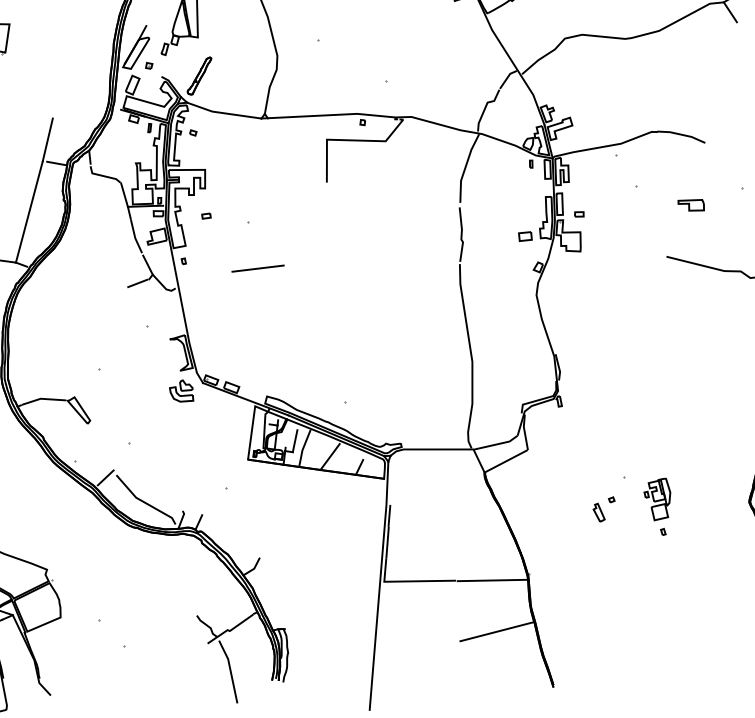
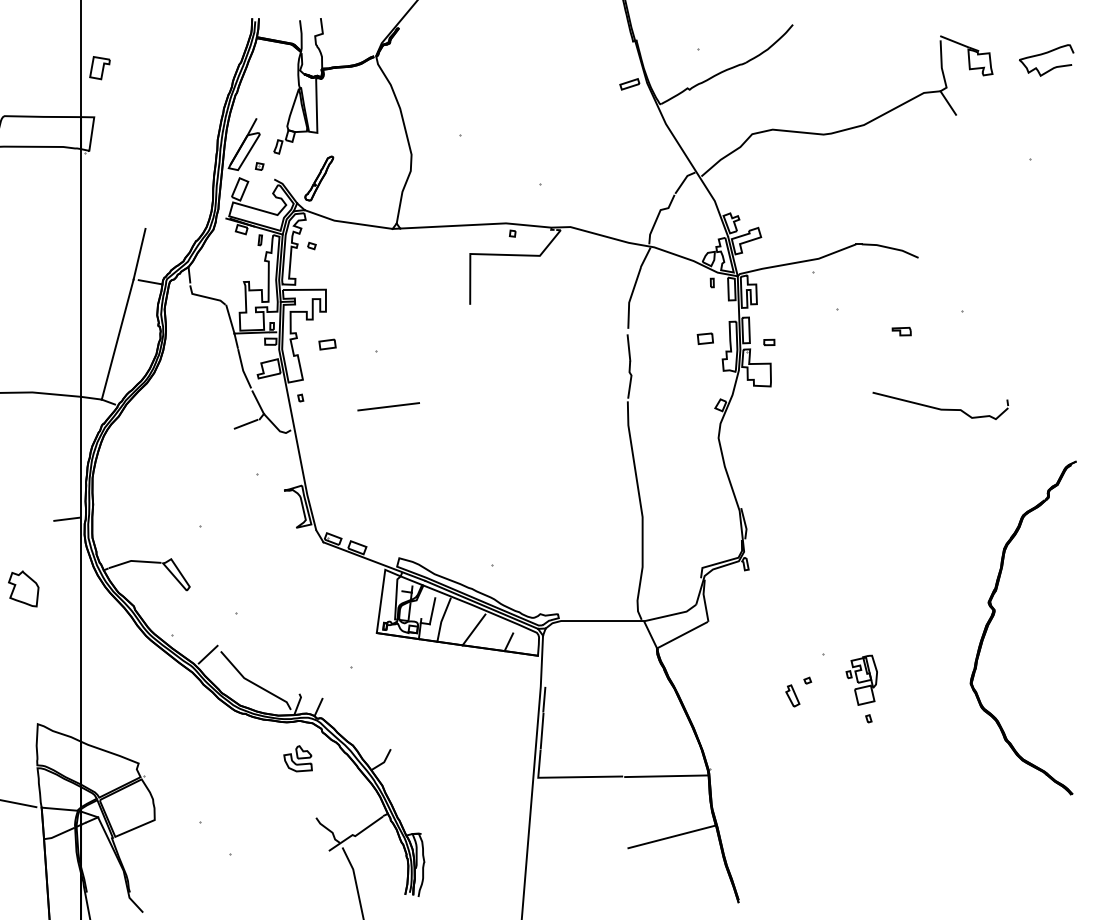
part: (690, 205) -> (901, 331), size x0.6
part: (206, 216) -> (327, 344), size x1.6
part: (524, 236) -> (704, 338), moved
part: (181, 390) -> (297, 758), moved

